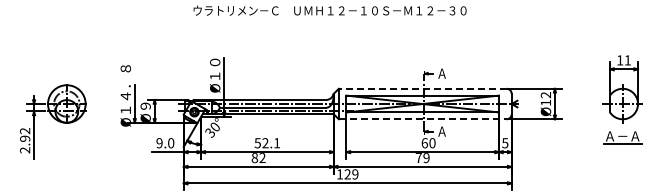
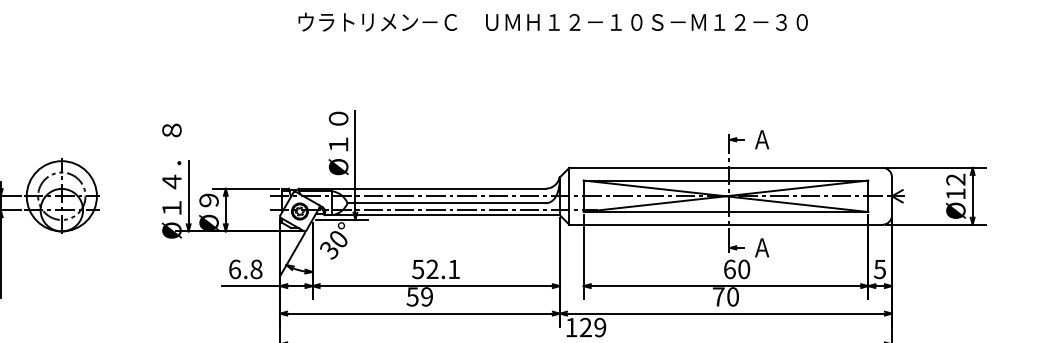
line: (422, 88) -> (725, 167), dashed -> solid
line: (422, 119) -> (725, 225), dashed -> solid
text: (165, 143) -> (245, 269), 9.0 -> 6.8
text: (258, 158) -> (419, 297), 82 -> 59
text: (426, 158) -> (732, 297), 79 -> 70

